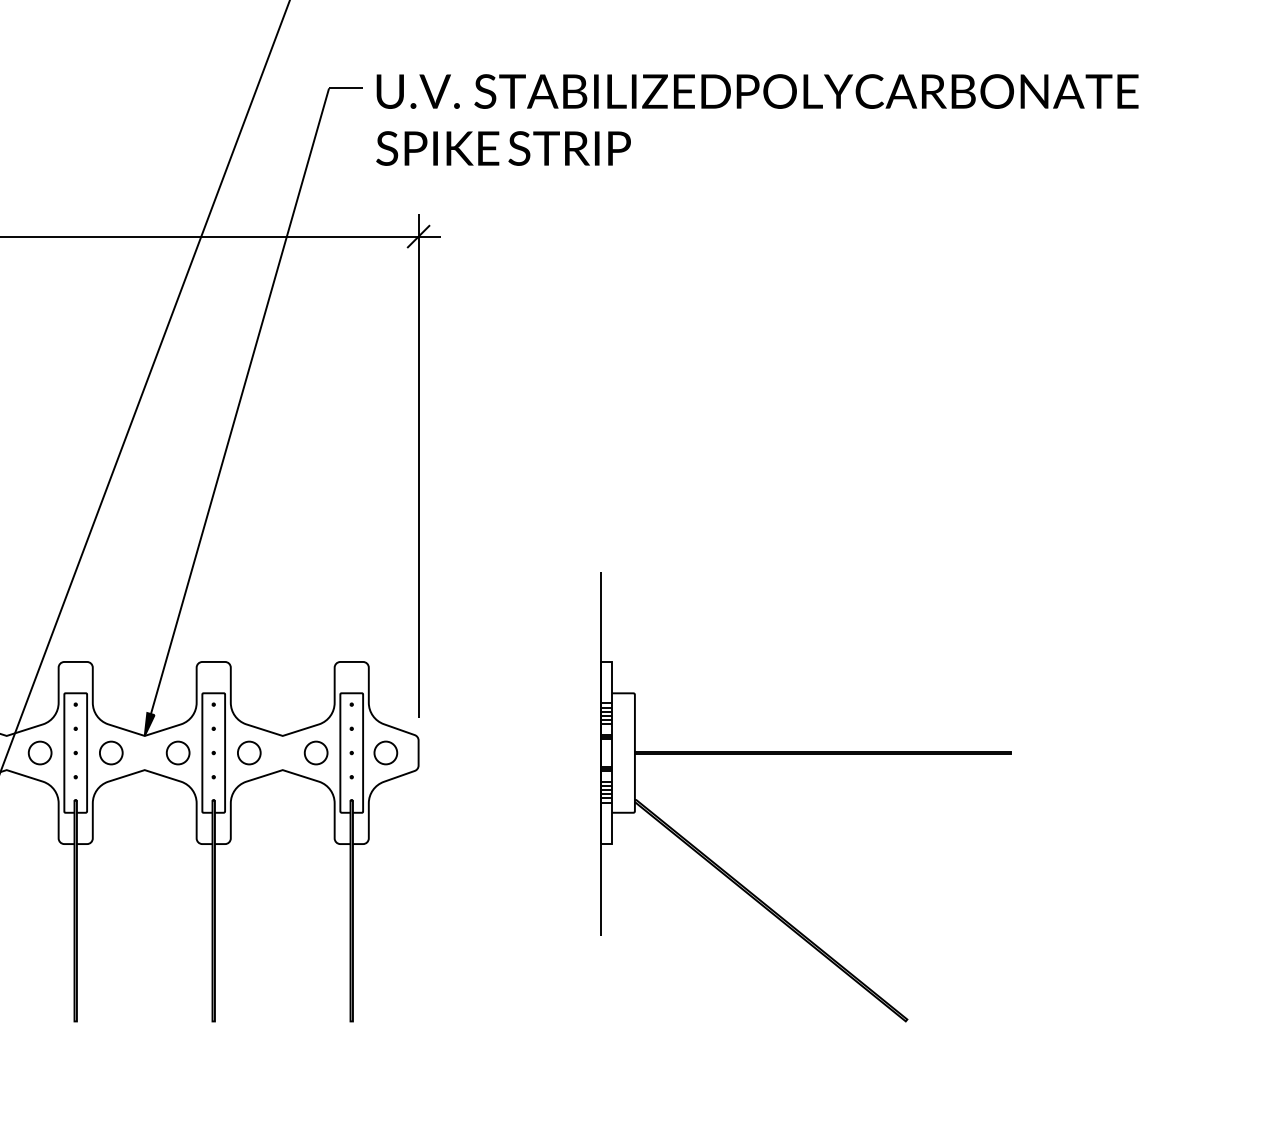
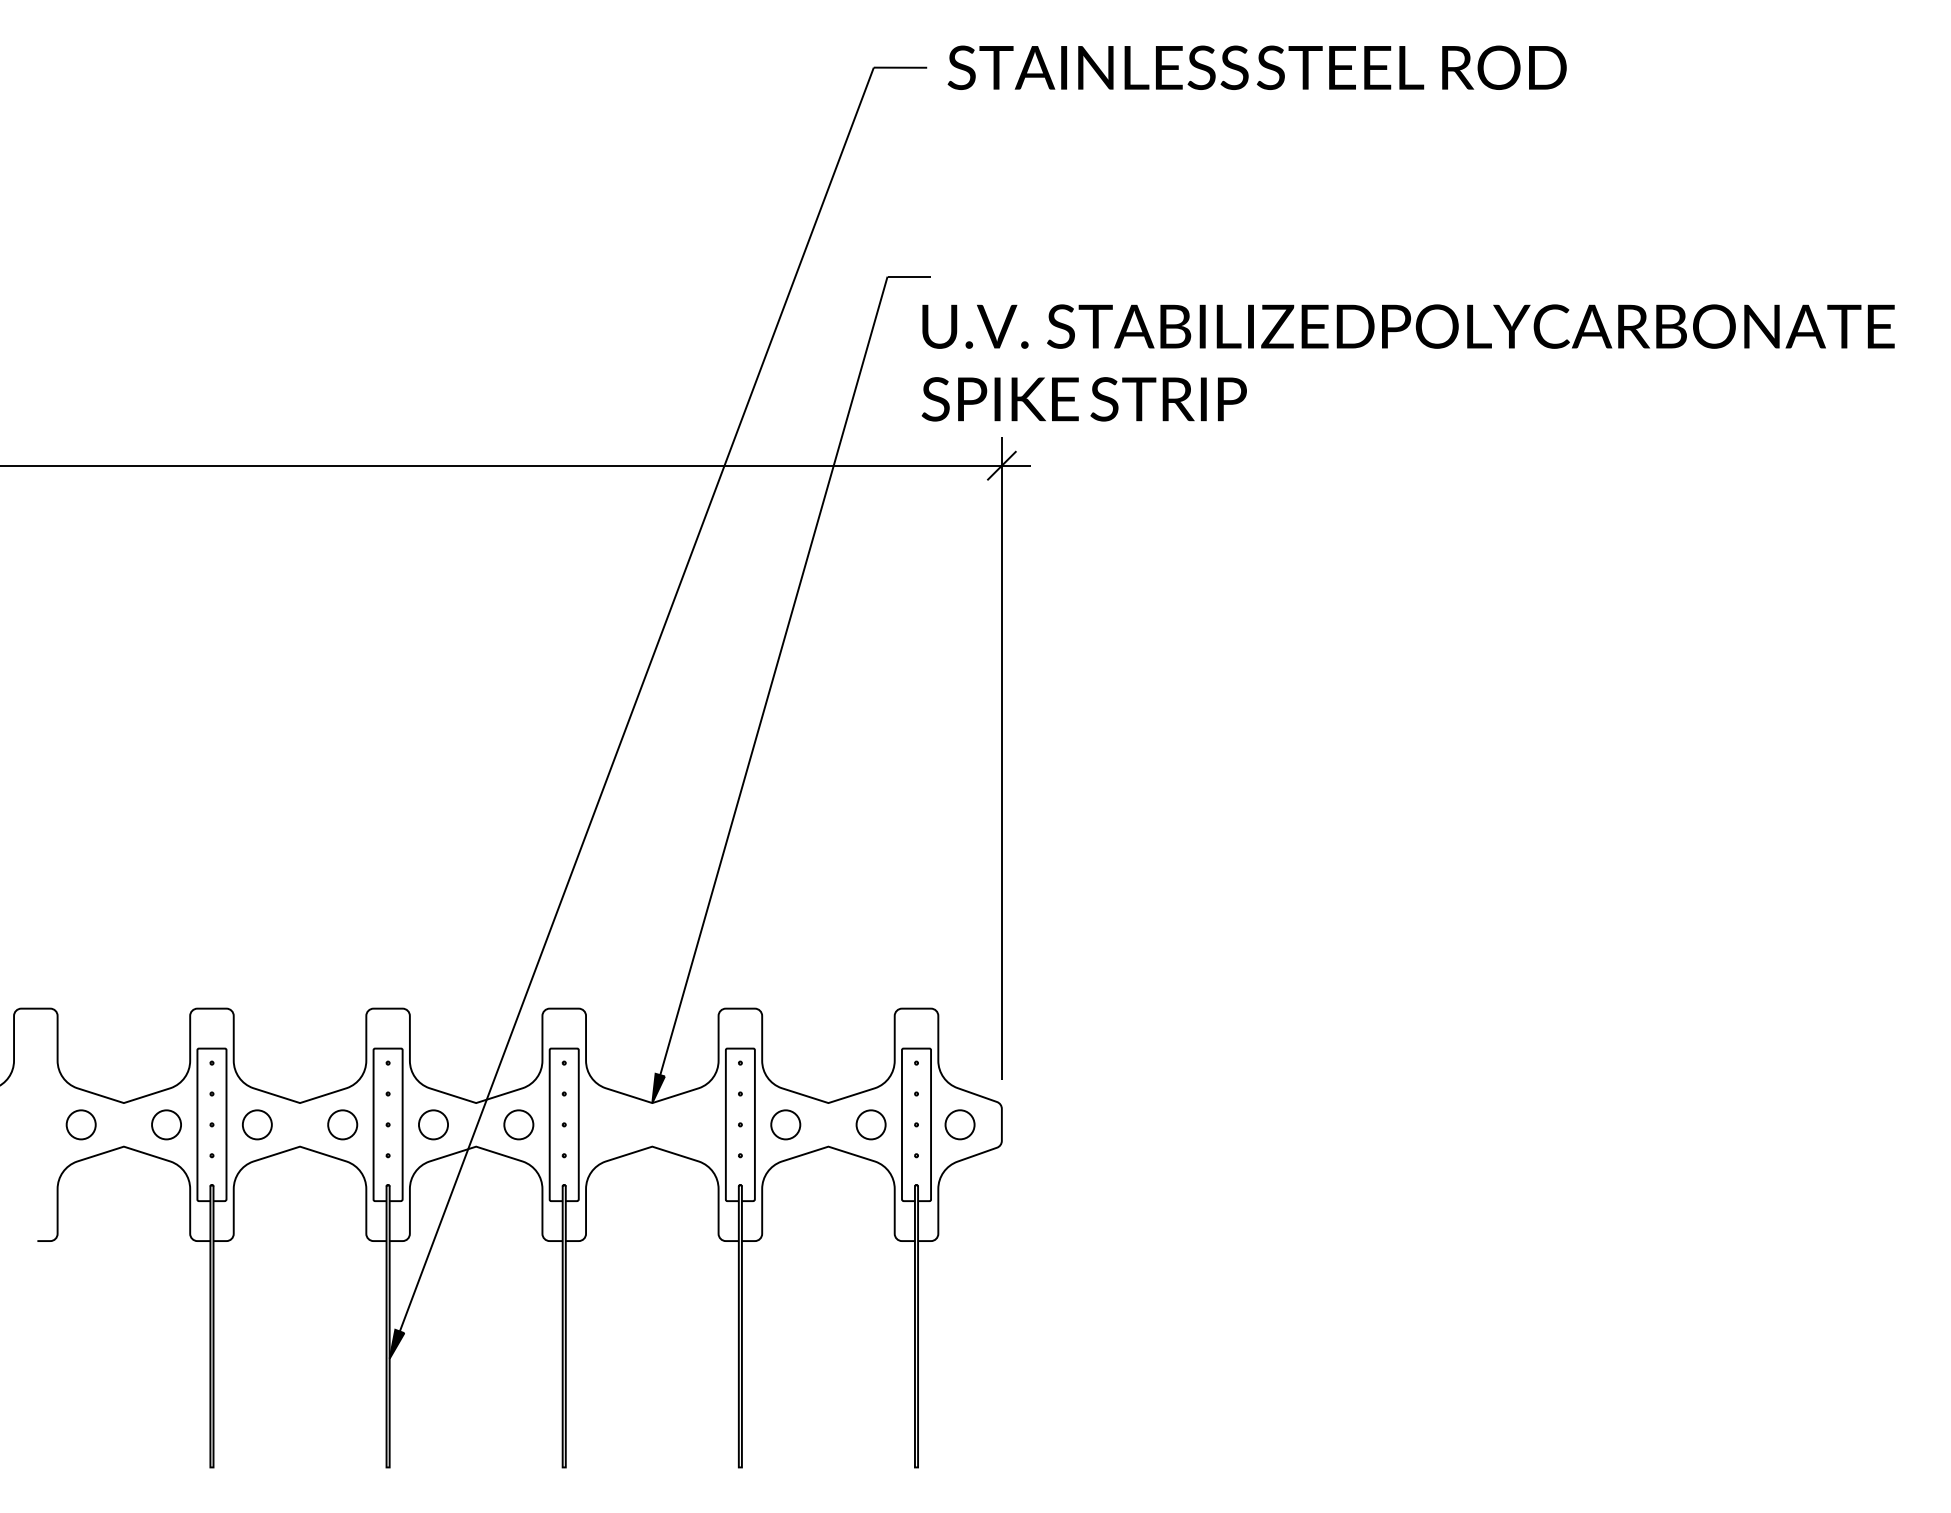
text: (756, 119) -> (1407, 362), moved
part: (111, 752) -> (609, 1124), removed
part: (177, 752) -> (694, 1124), removed
part: (805, 754) -> (1495, 1126), removed

